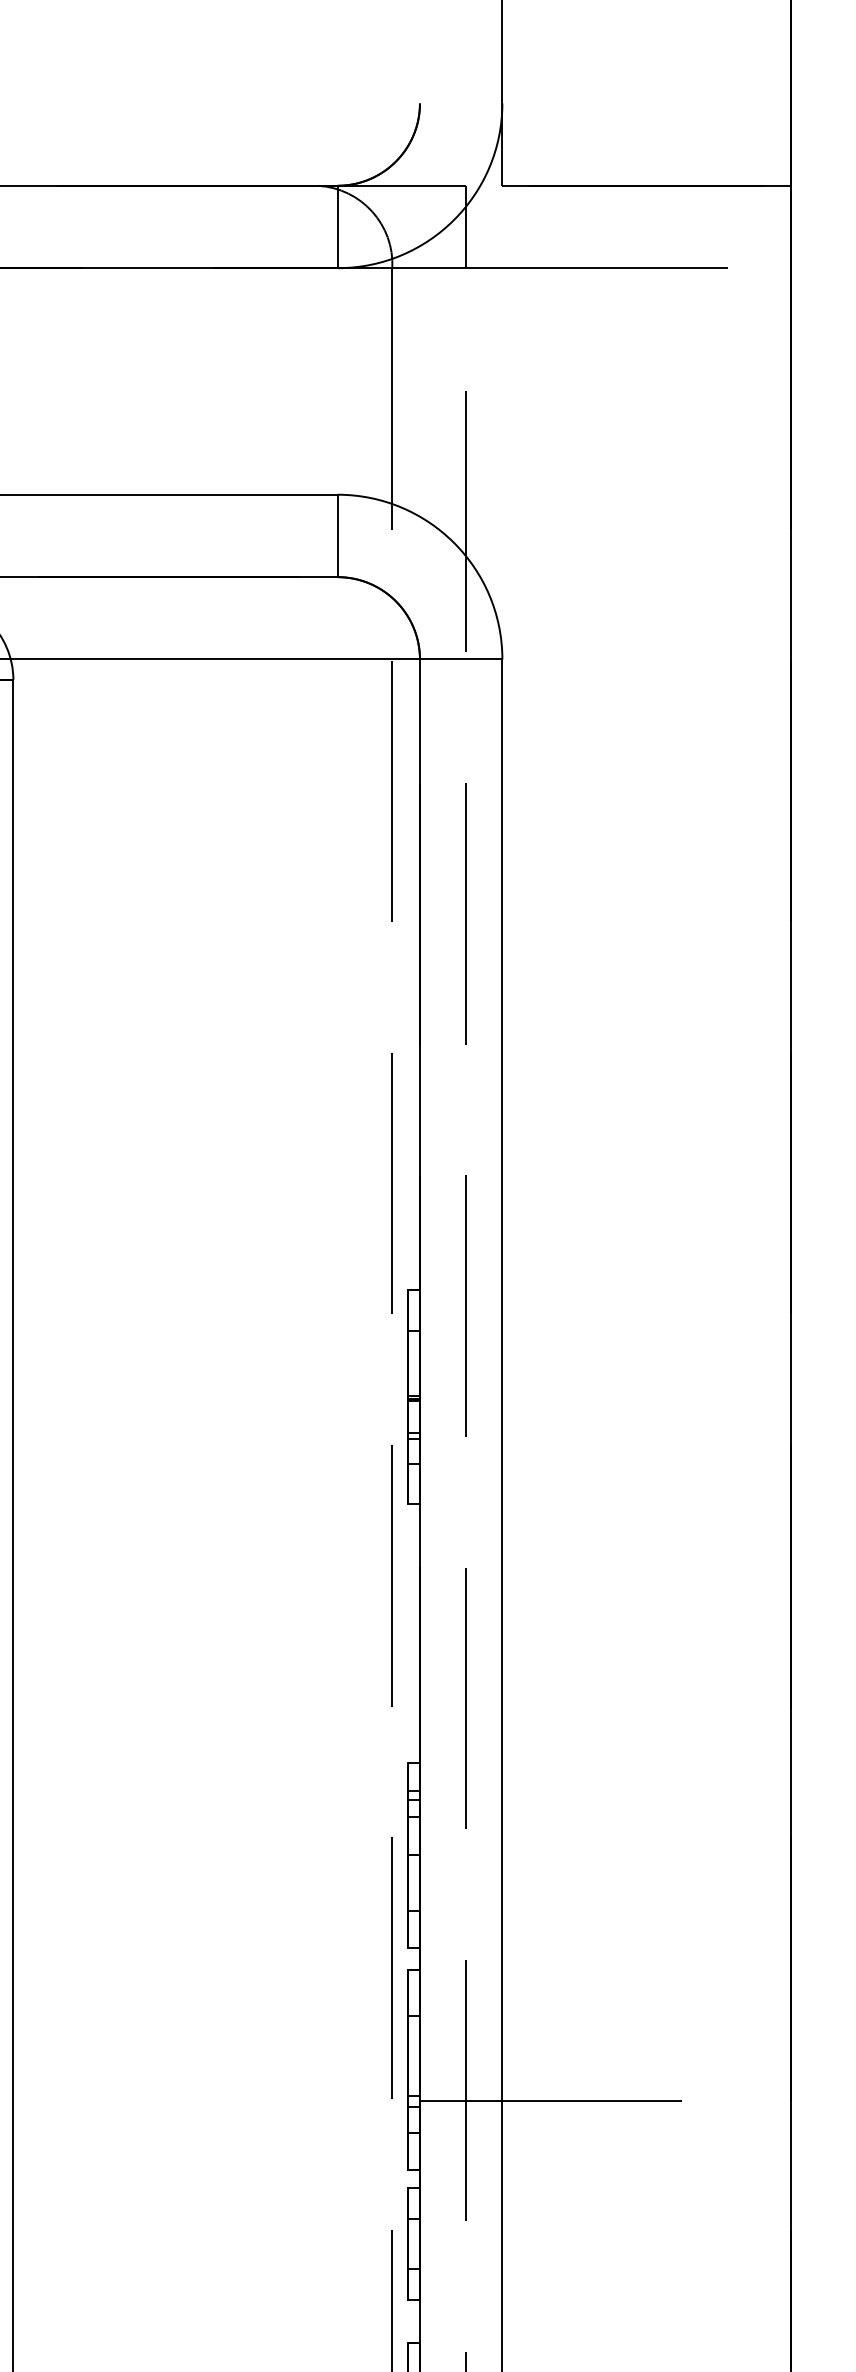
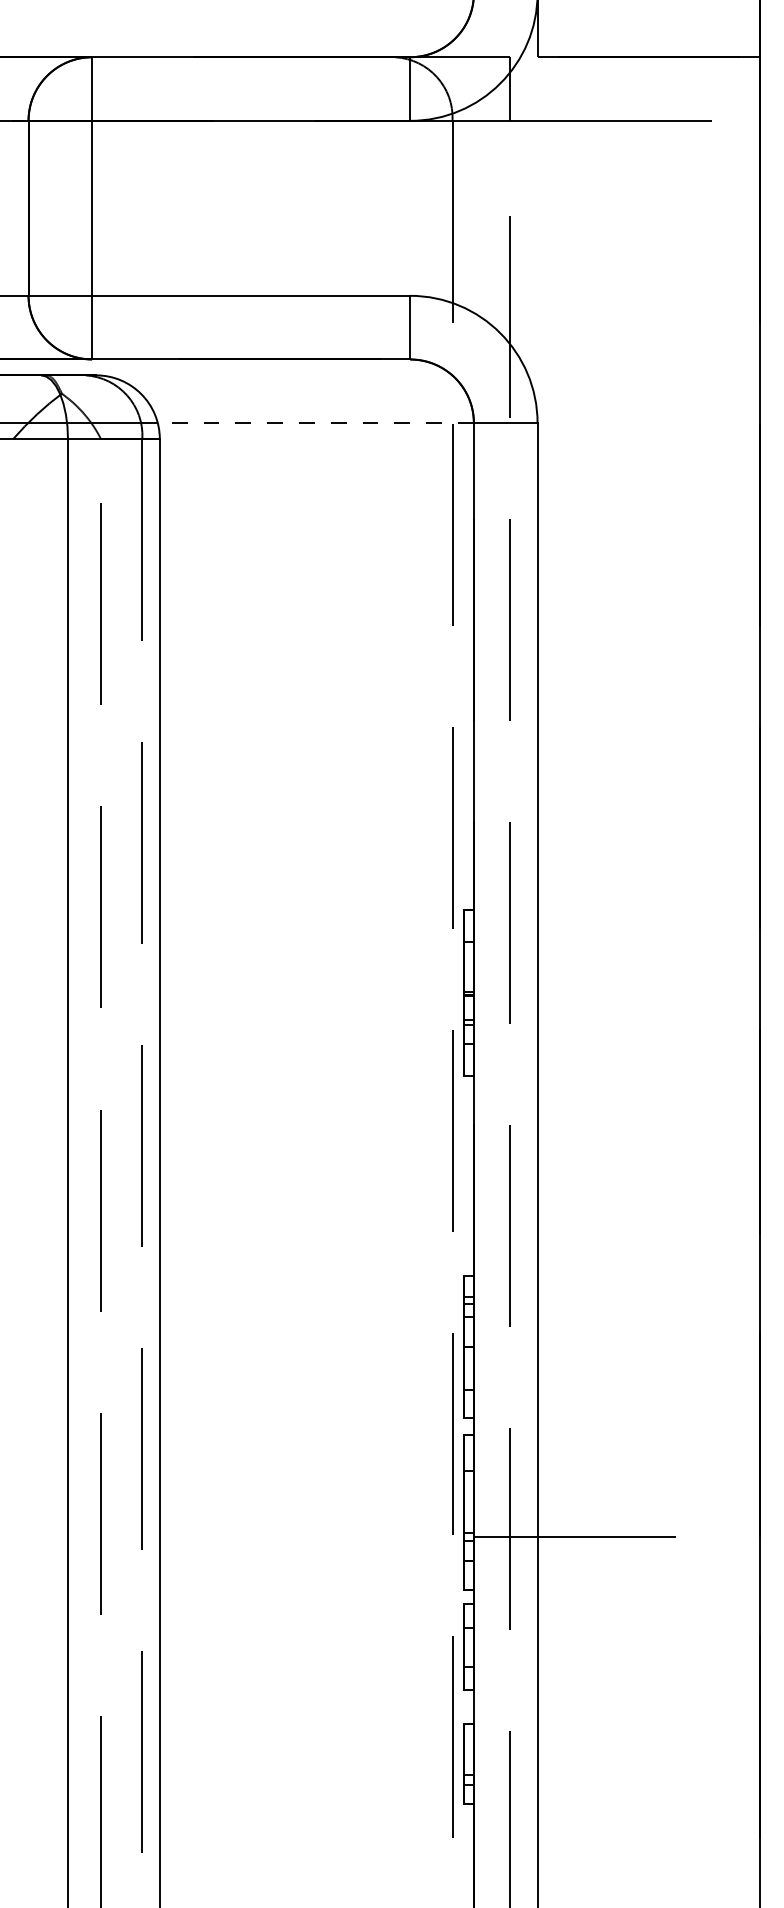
line: (214, 659) -> (315, 423), solid -> dashed

